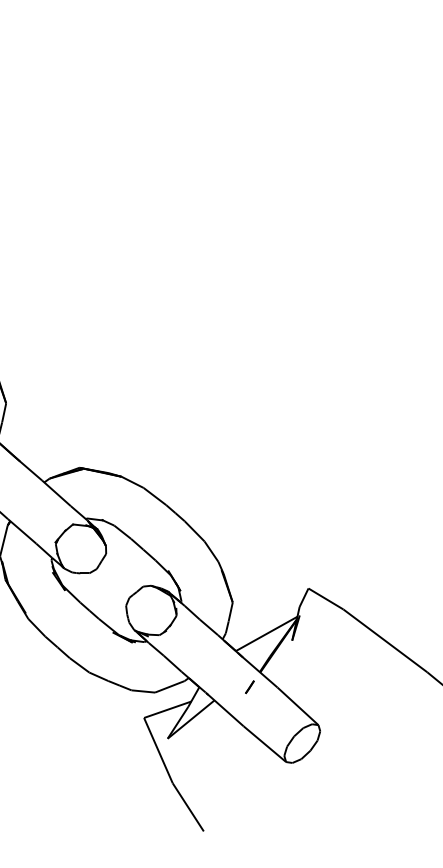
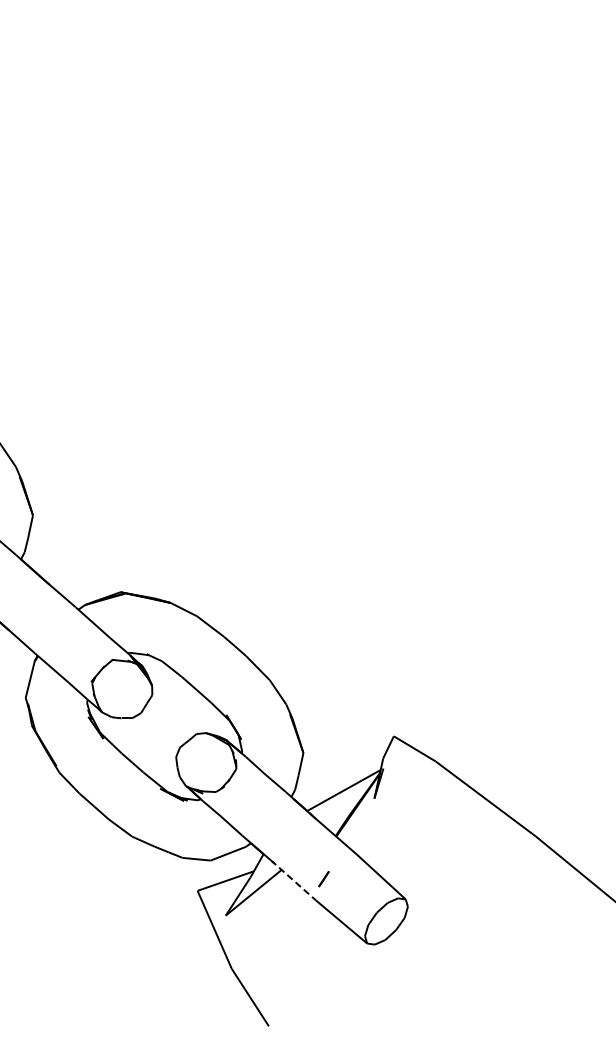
line: (249, 687) -> (323, 879), moved
line: (224, 709) -> (293, 880), solid -> dashed

